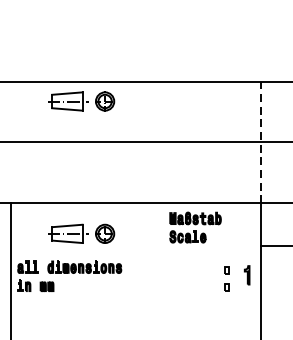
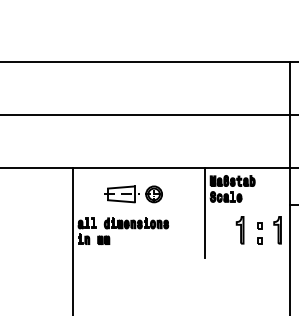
part: (81, 101) -> (133, 79), removed
line: (260, 141) -> (289, 114), dashed -> solid
line: (163, 254) -> (204, 212), added
part: (203, 275) -> (239, 230), added
part: (247, 275) -> (277, 230), size x1.67

